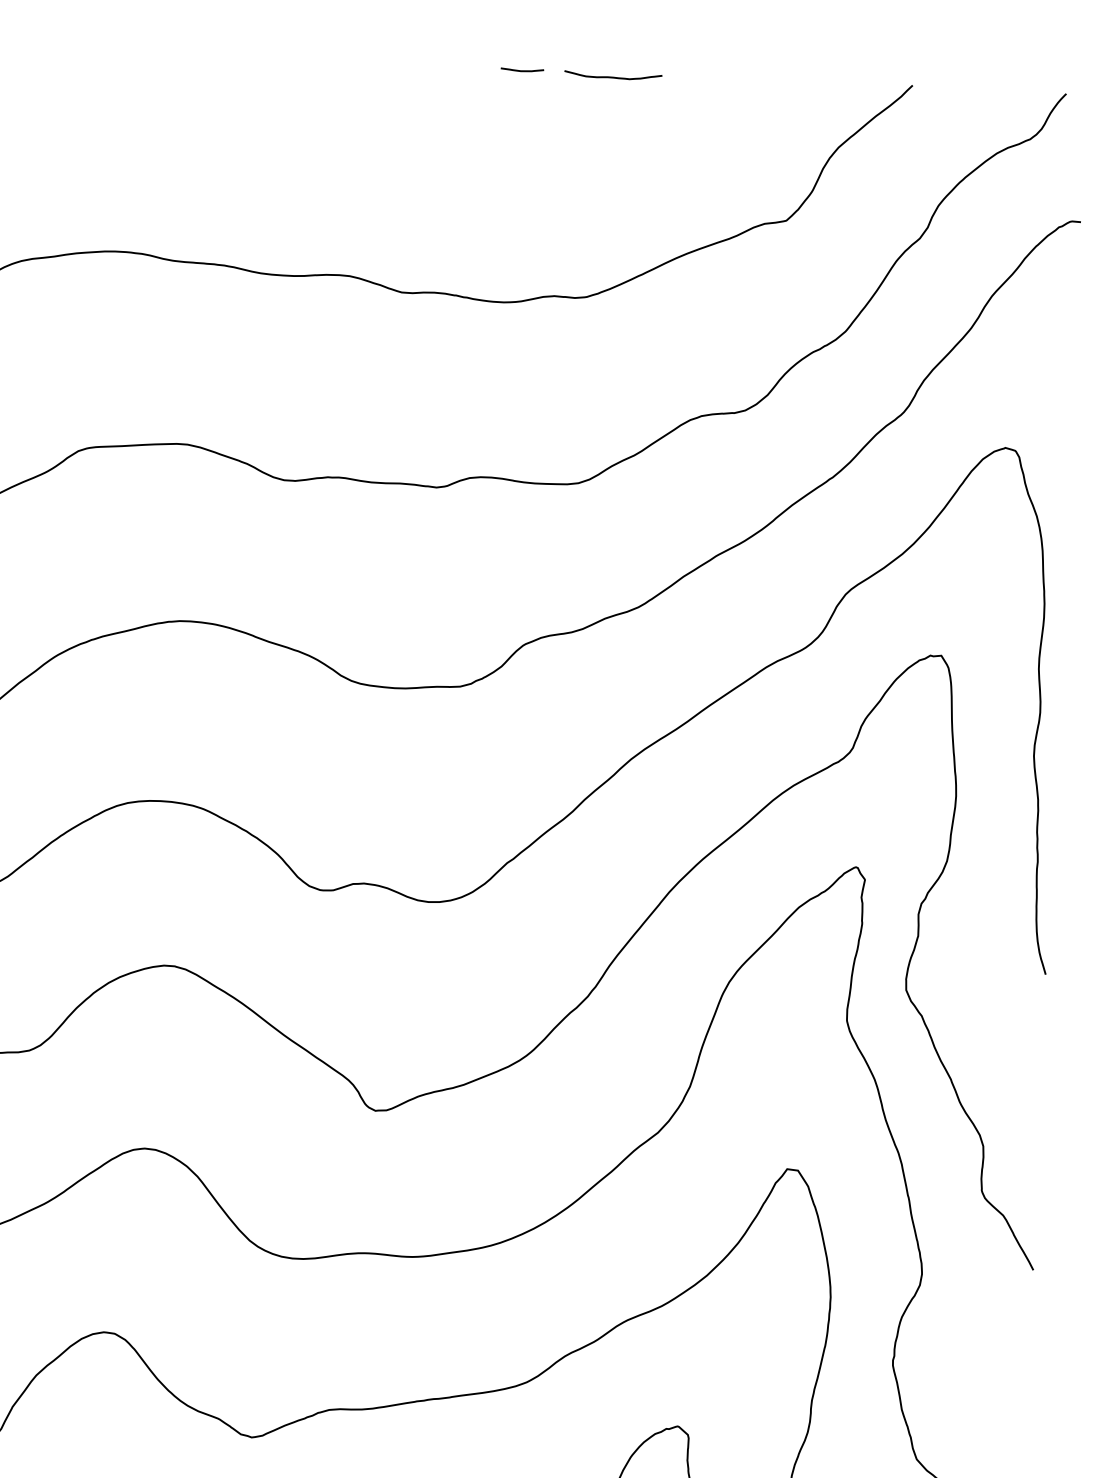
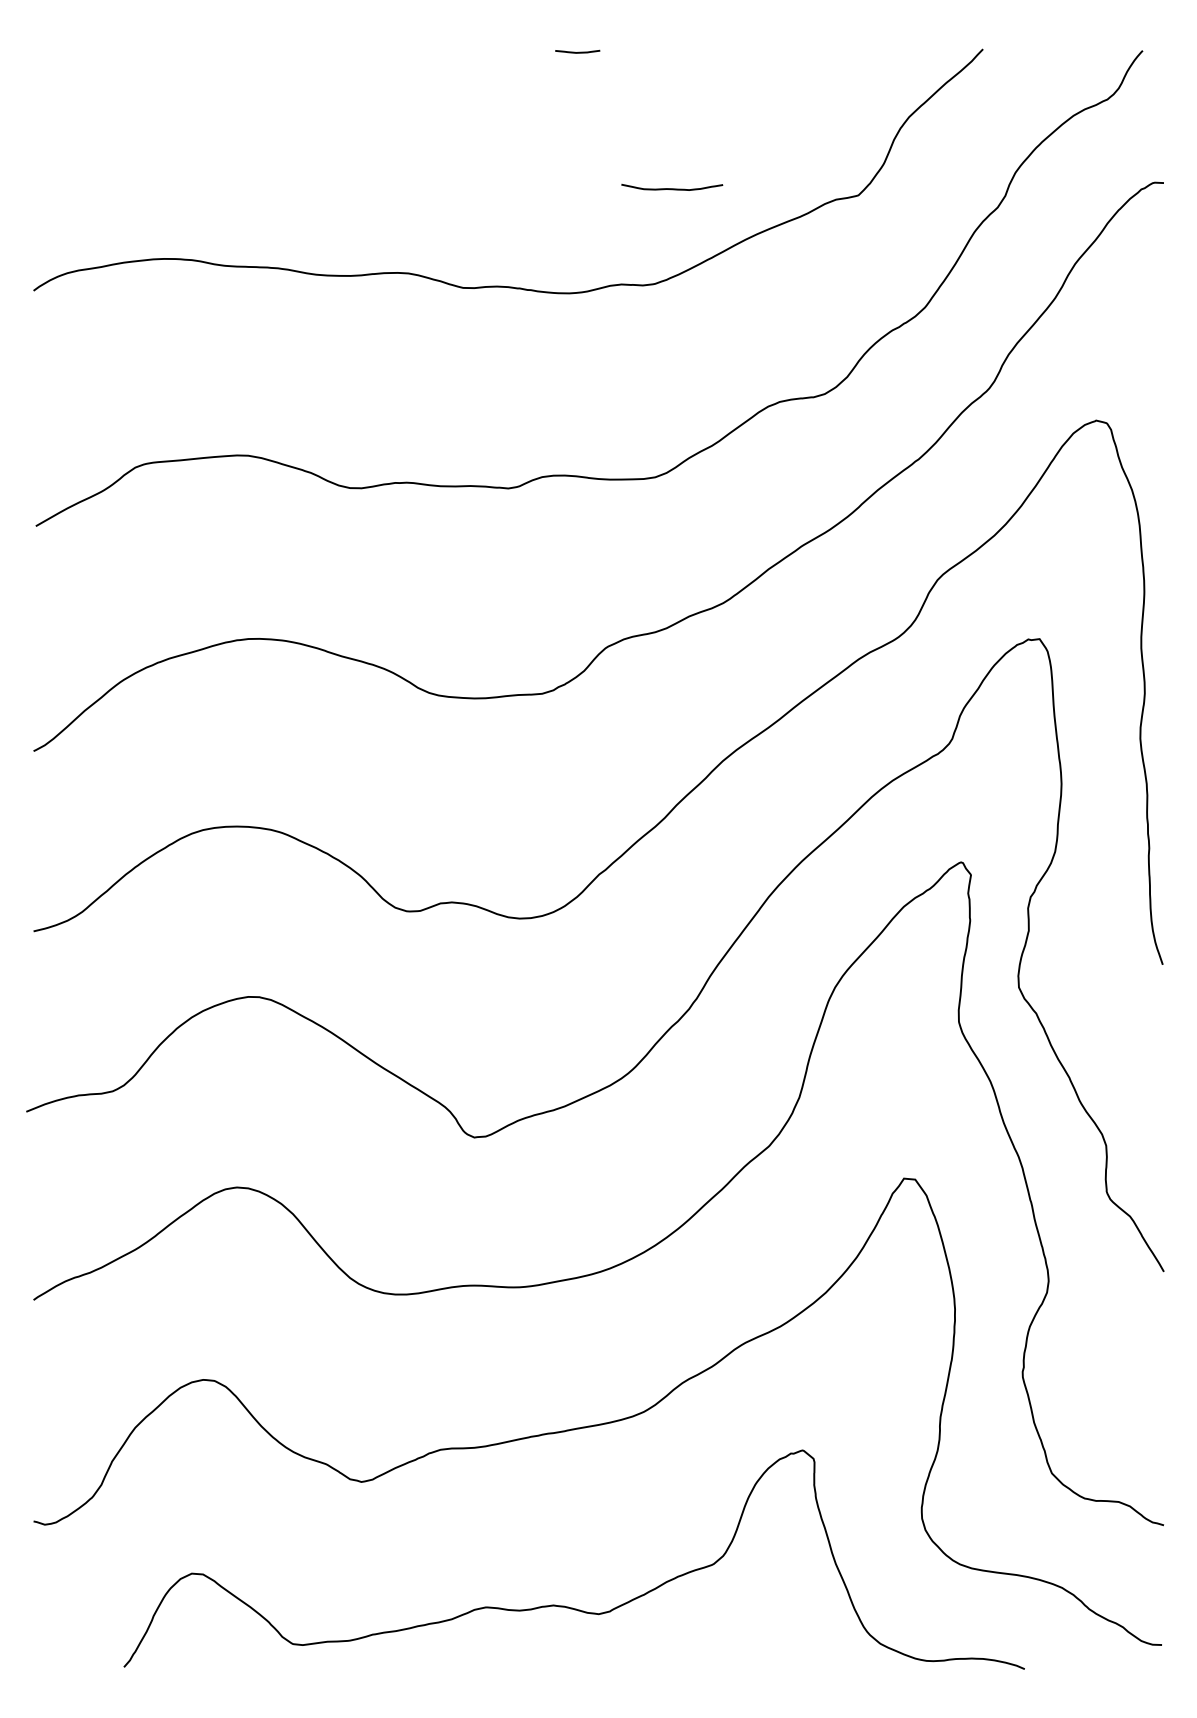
curve: (613, 76) -> (672, 188), moved

